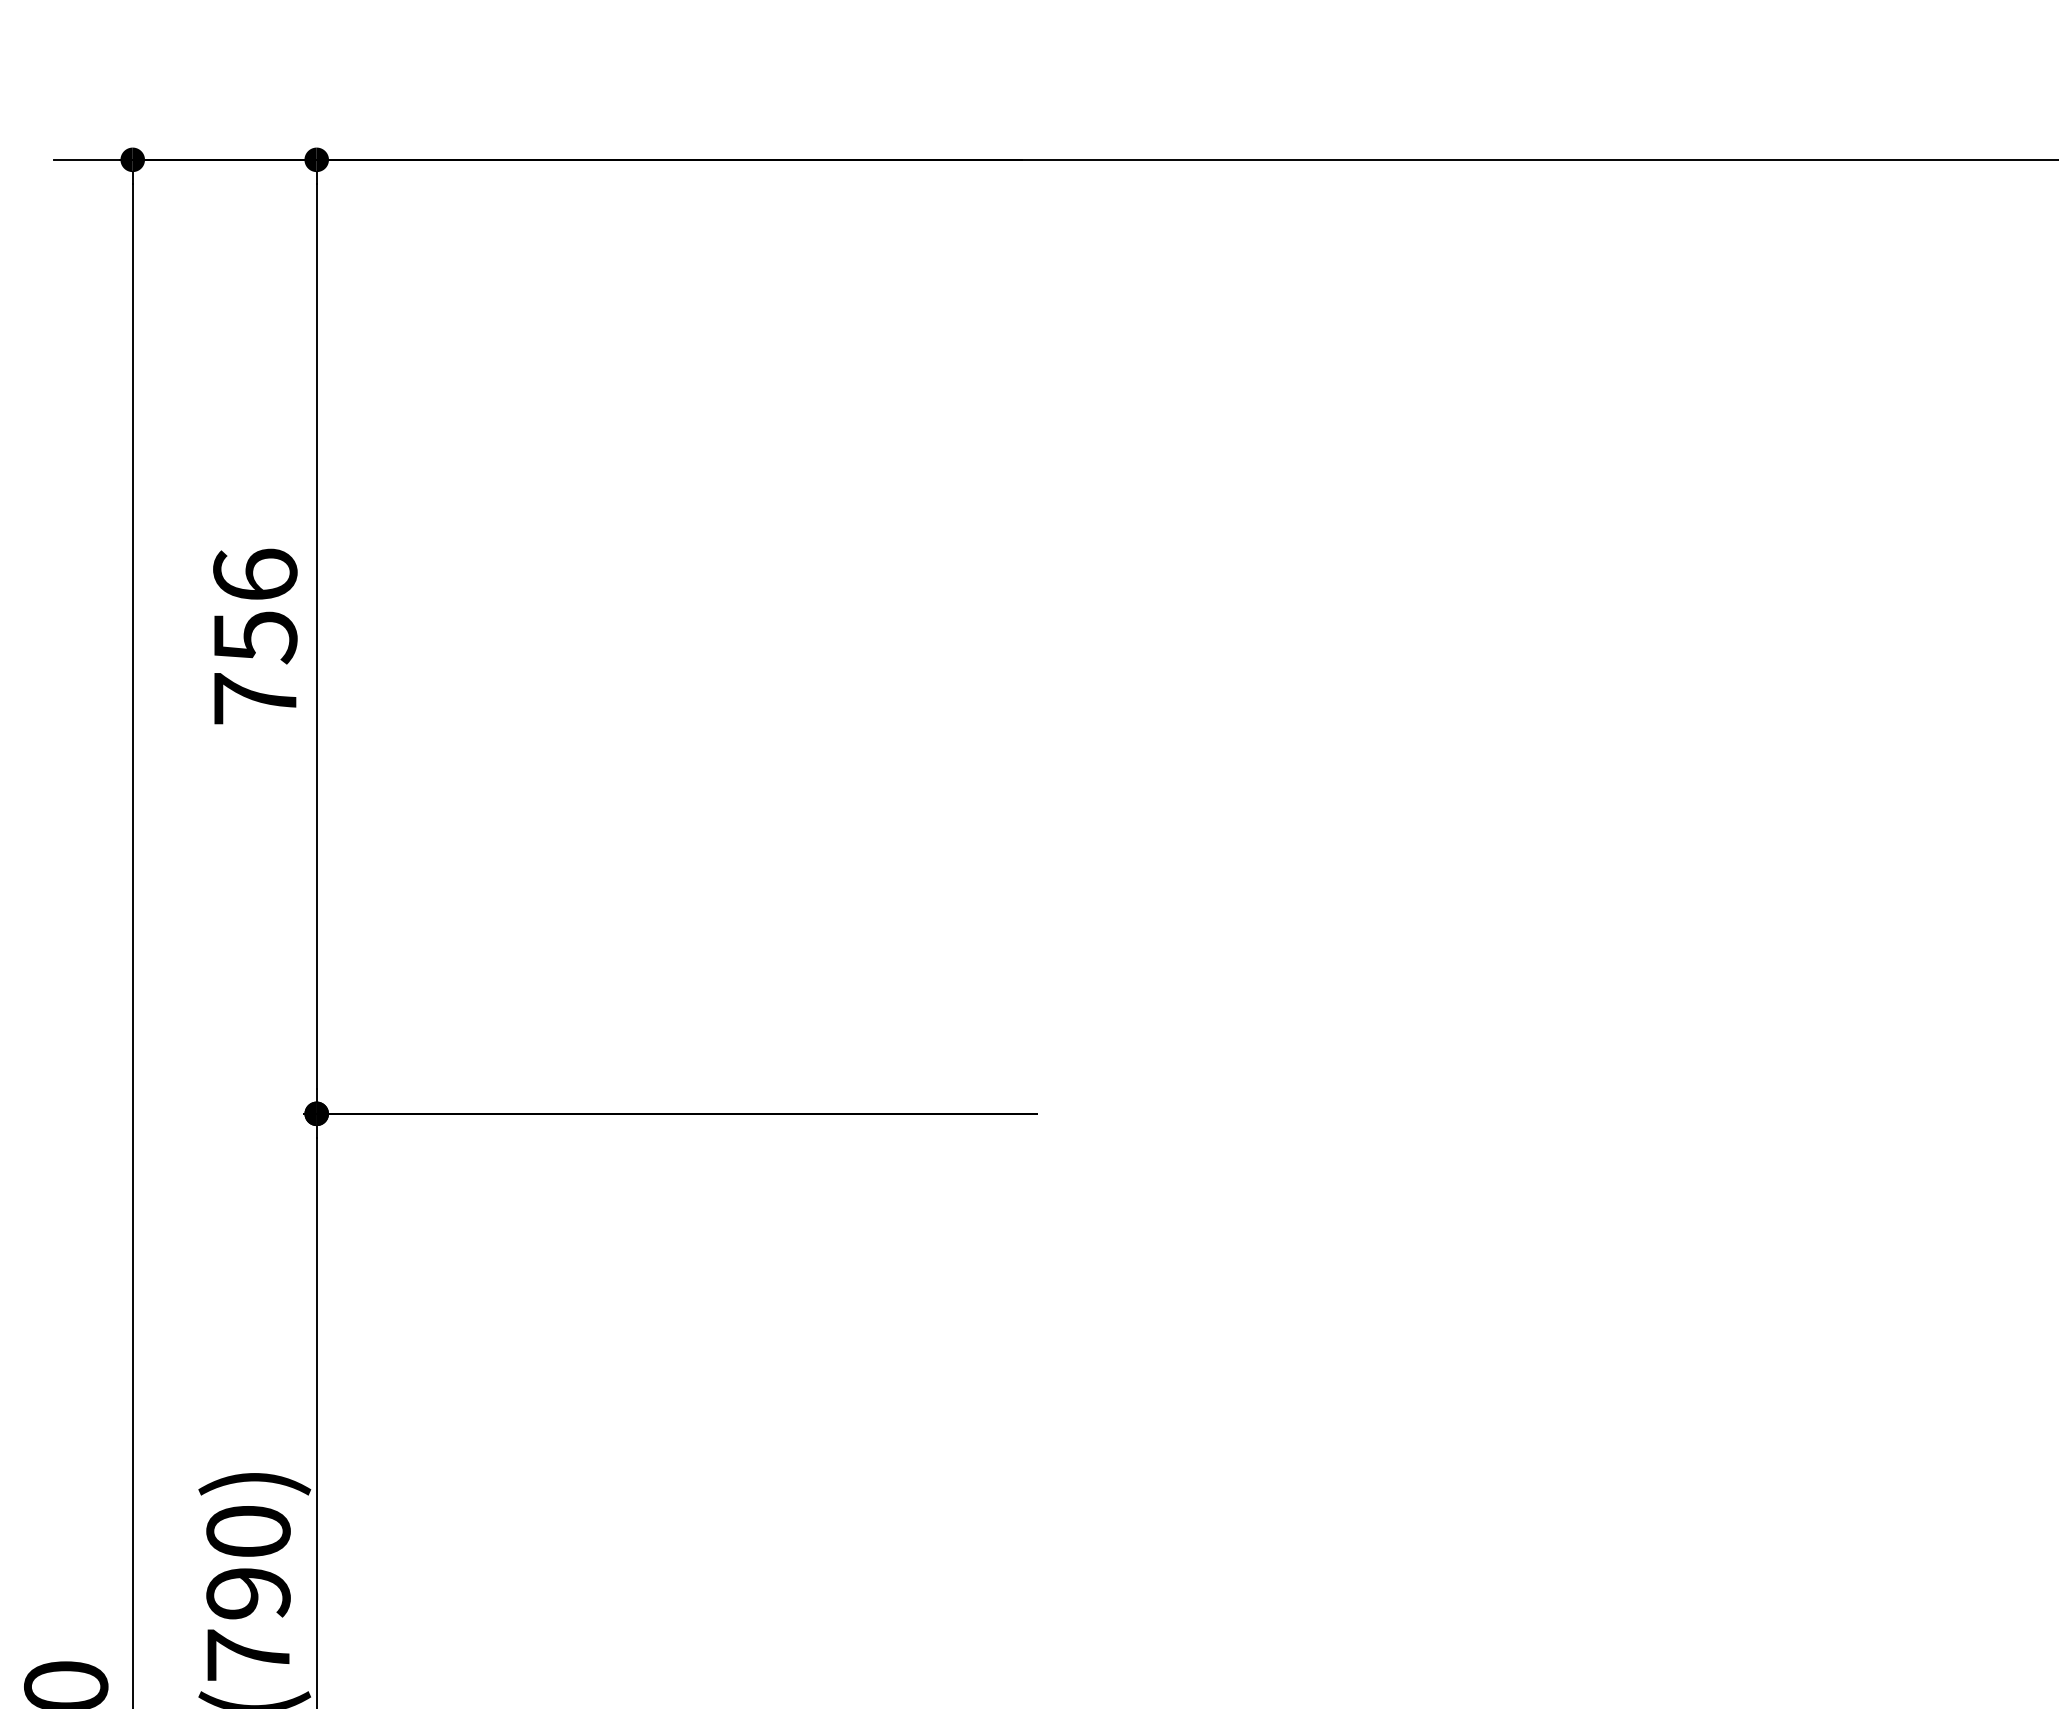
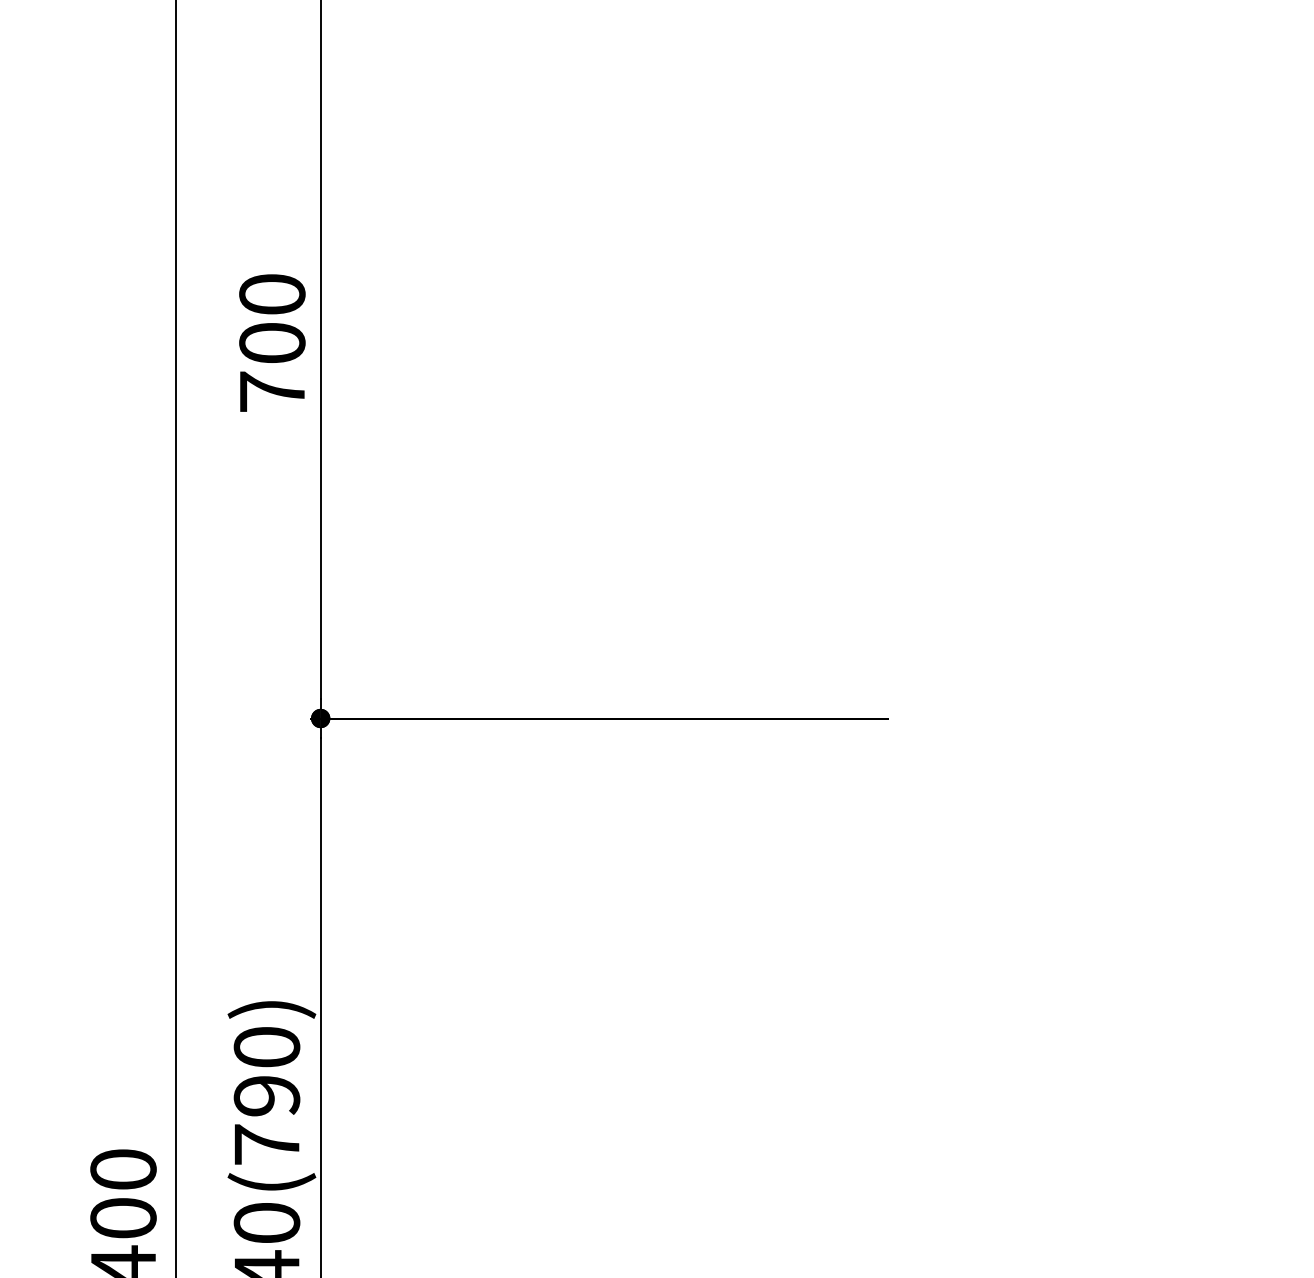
text: (255, 606) -> (272, 319), 756 -> 700

